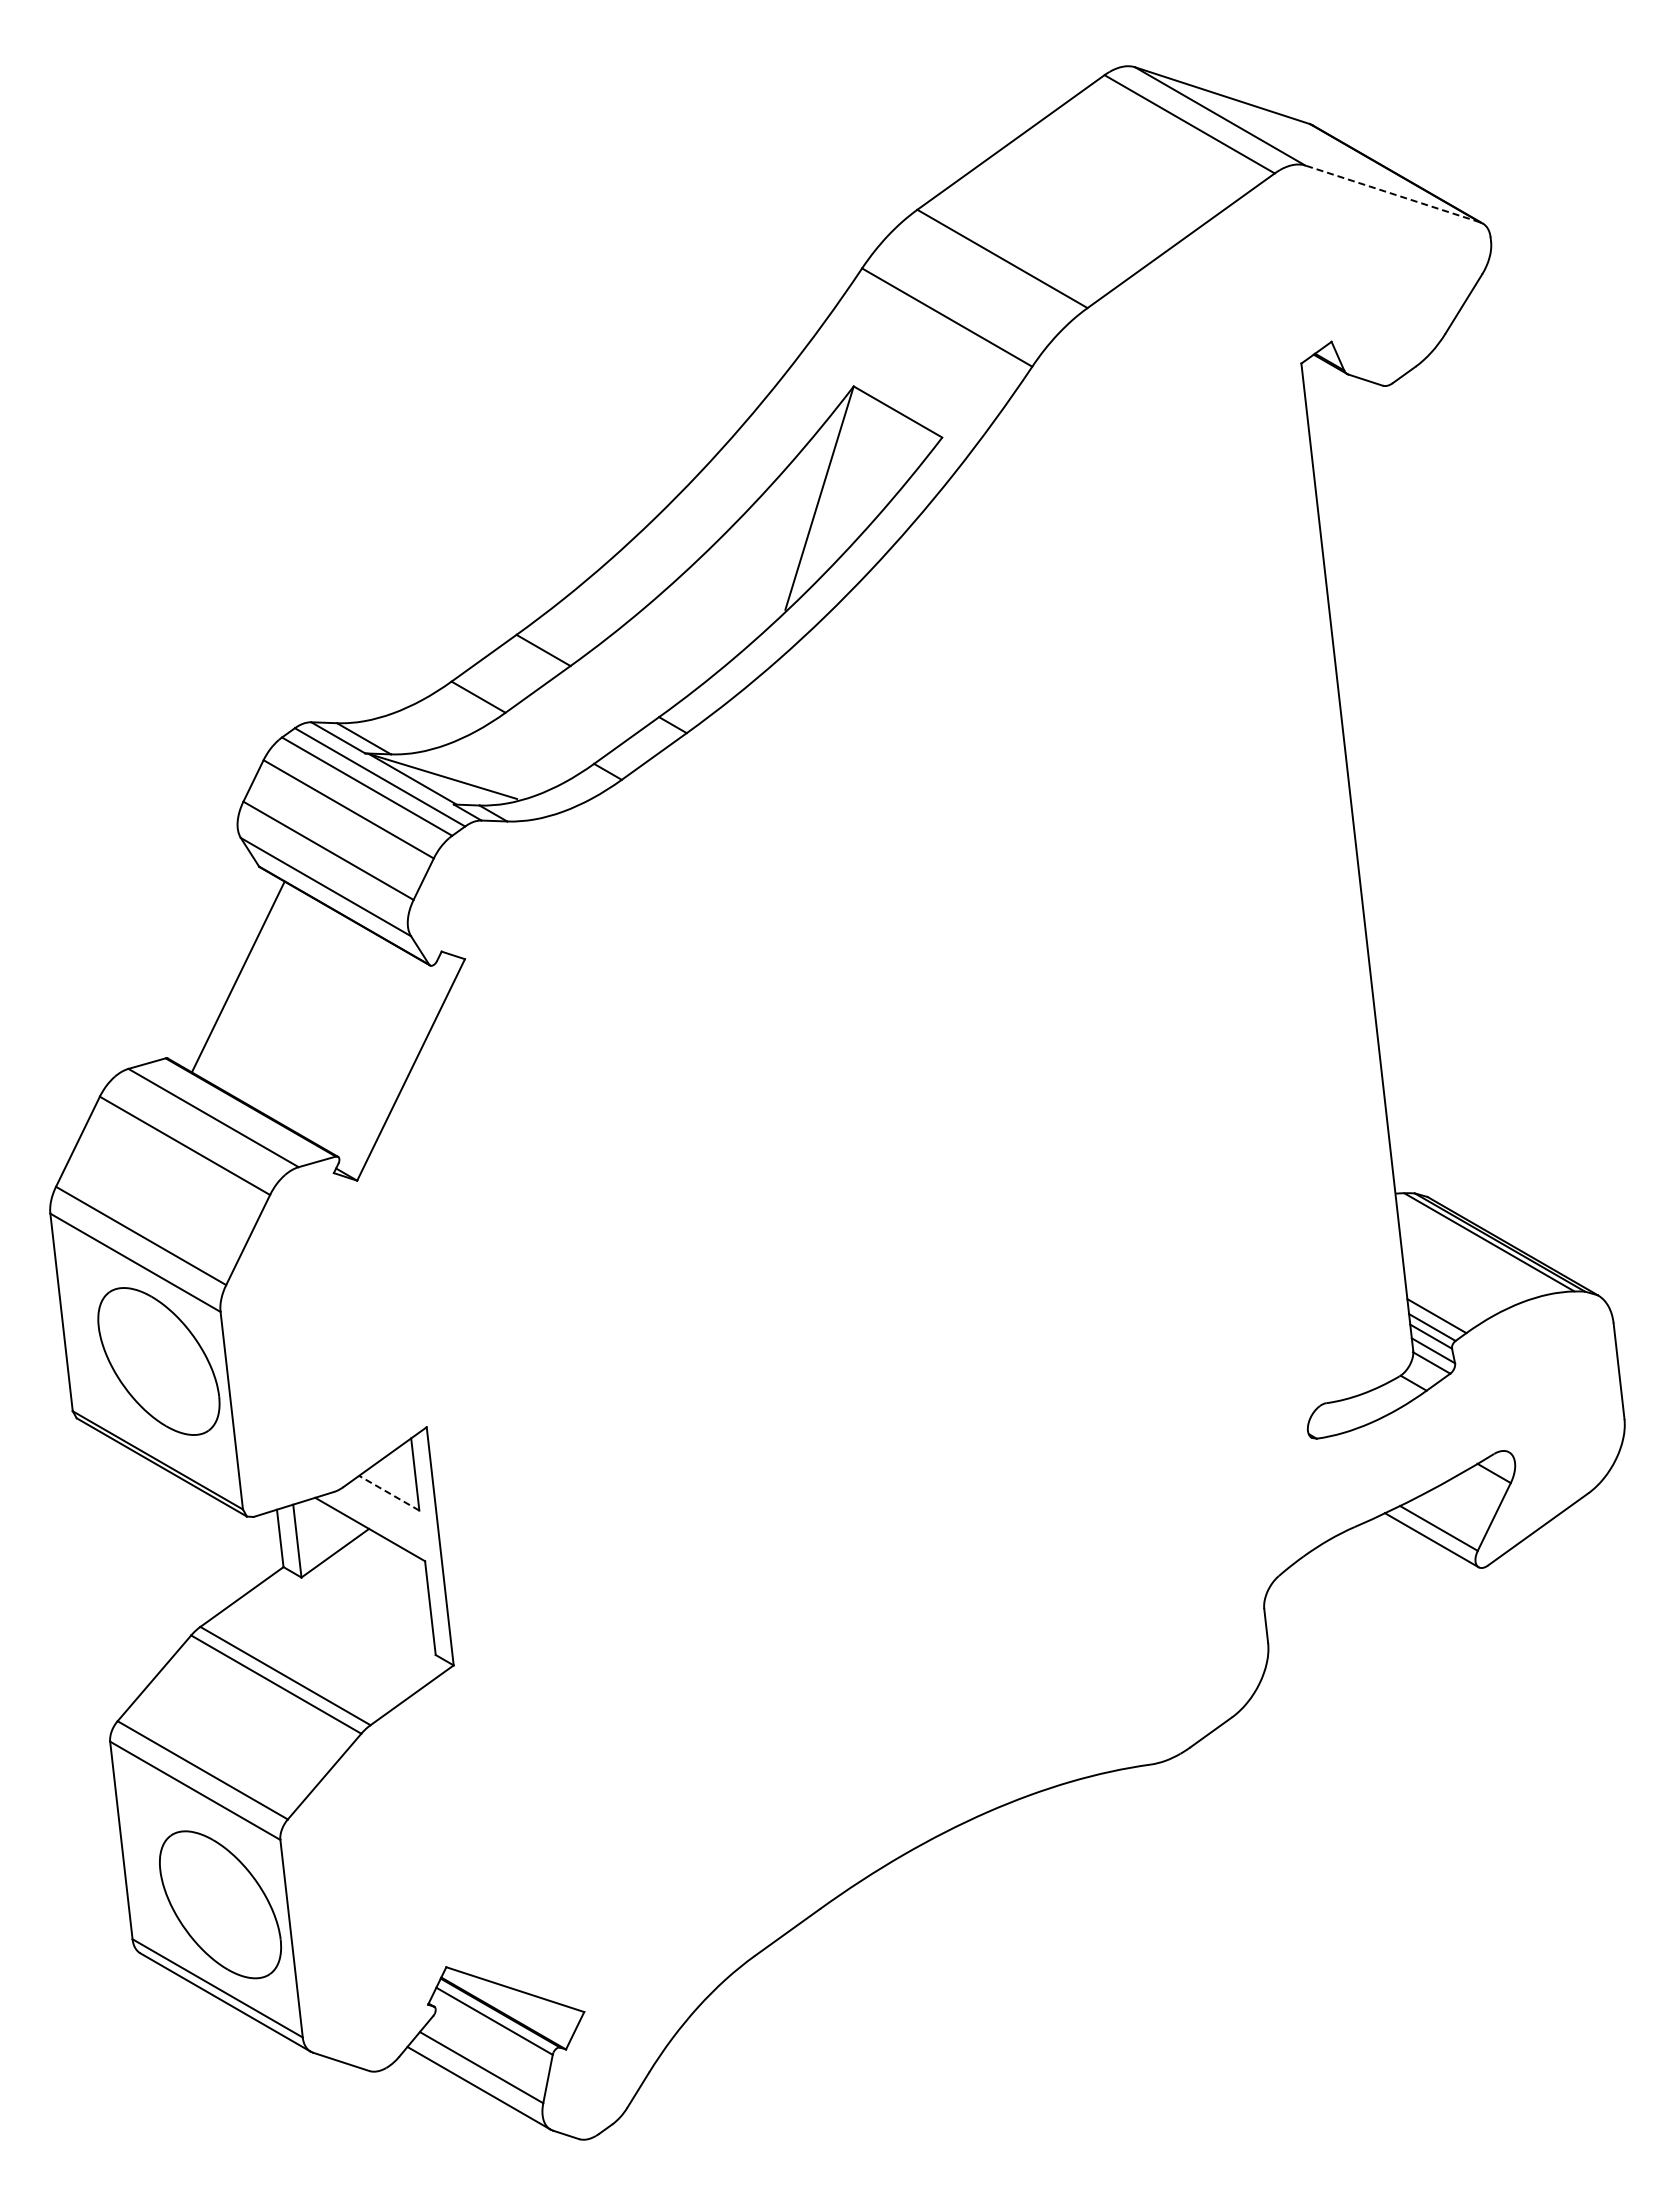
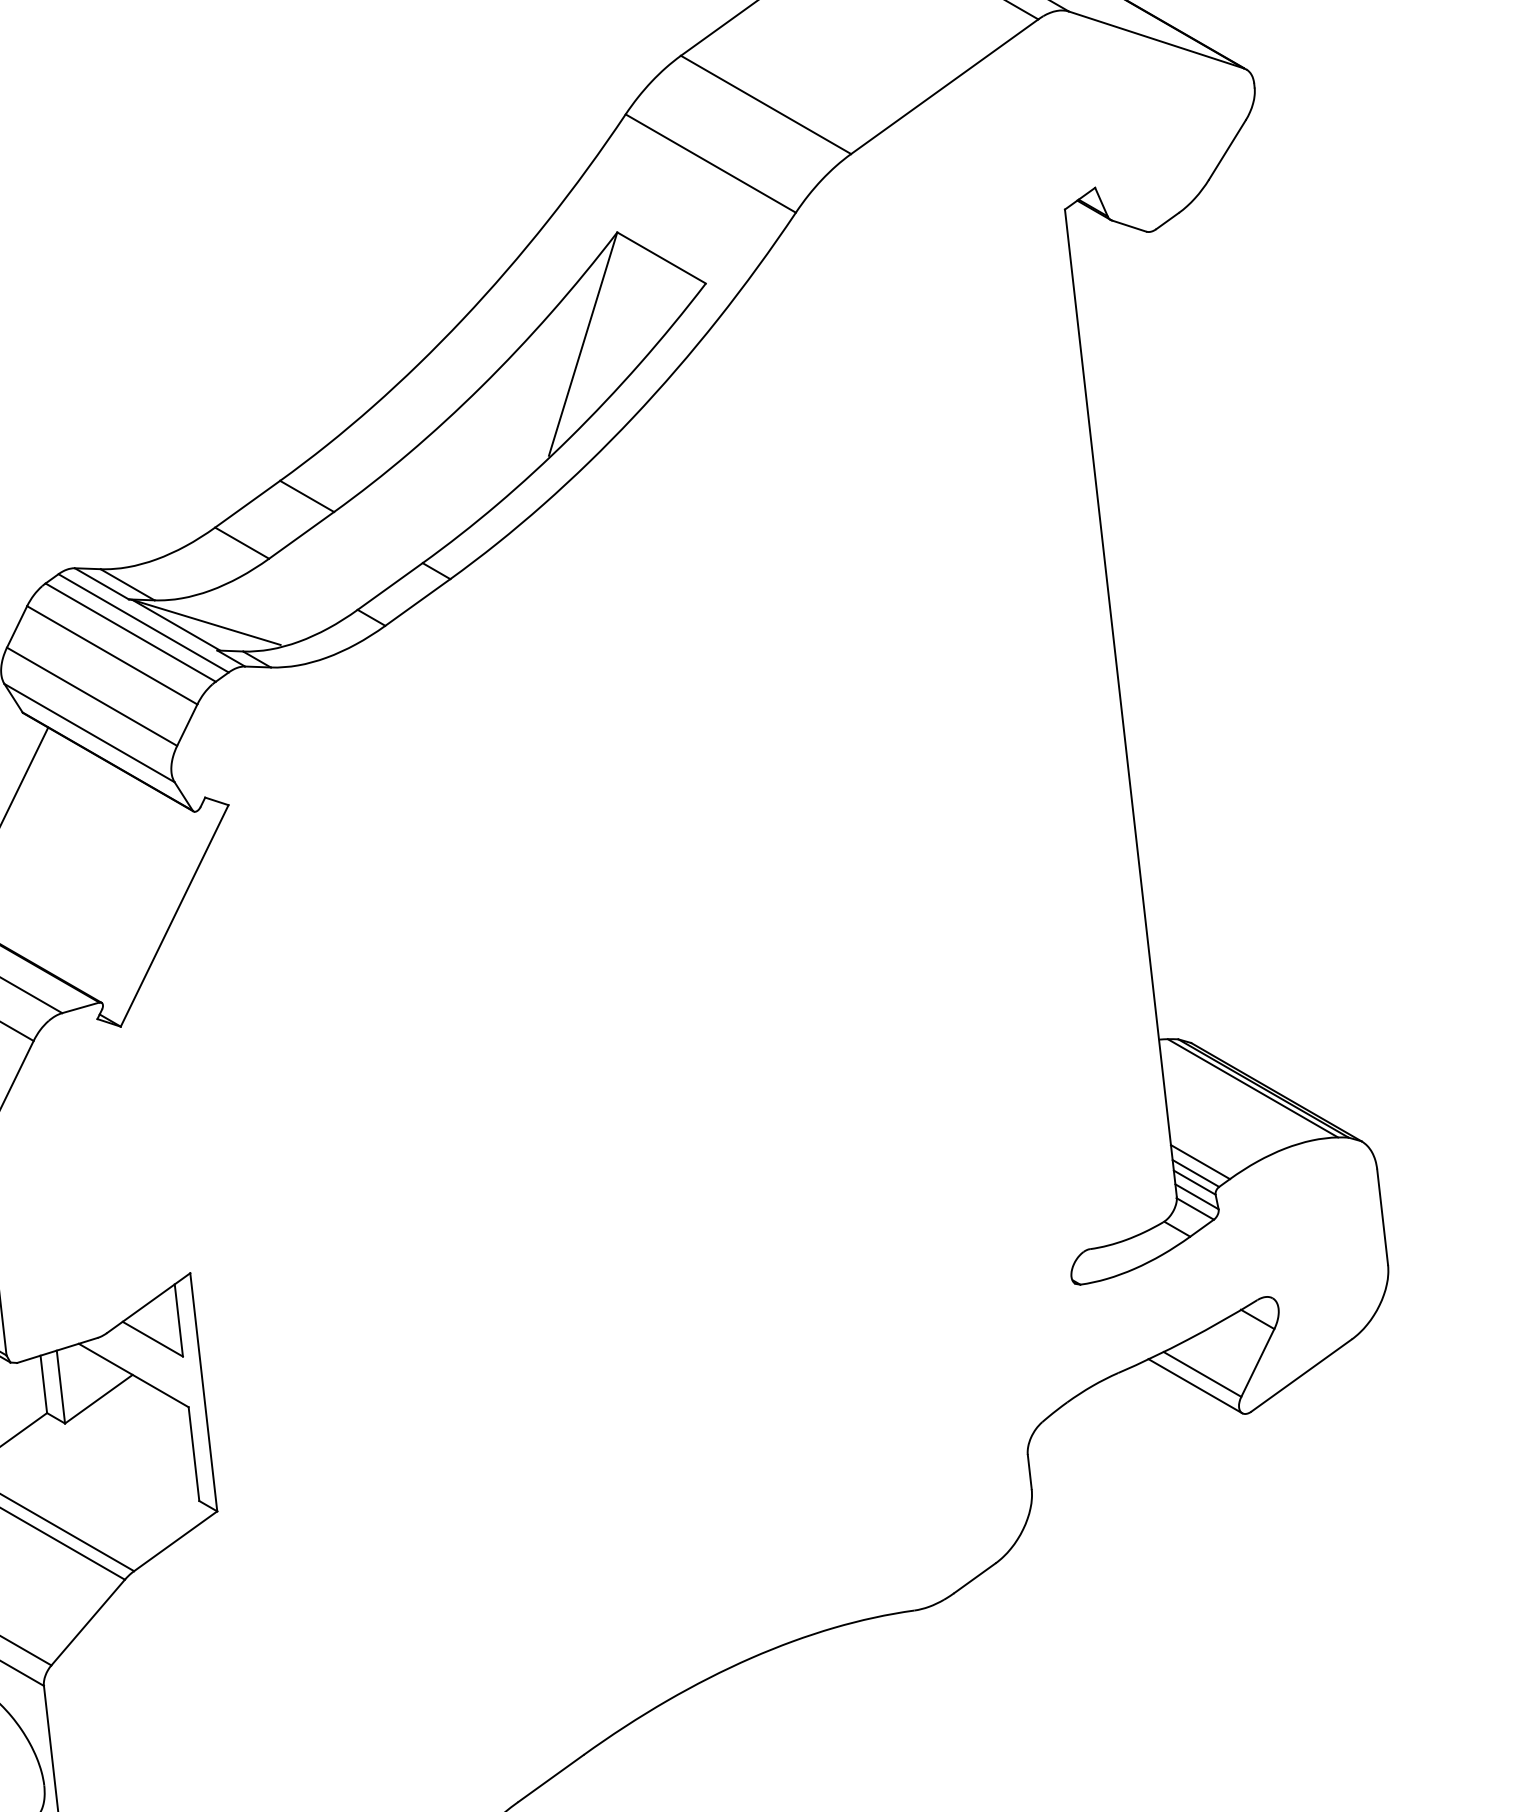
line: (1392, 193) -> (1156, 39), dashed -> solid
line: (389, 1493) -> (153, 1339), dashed -> solid

